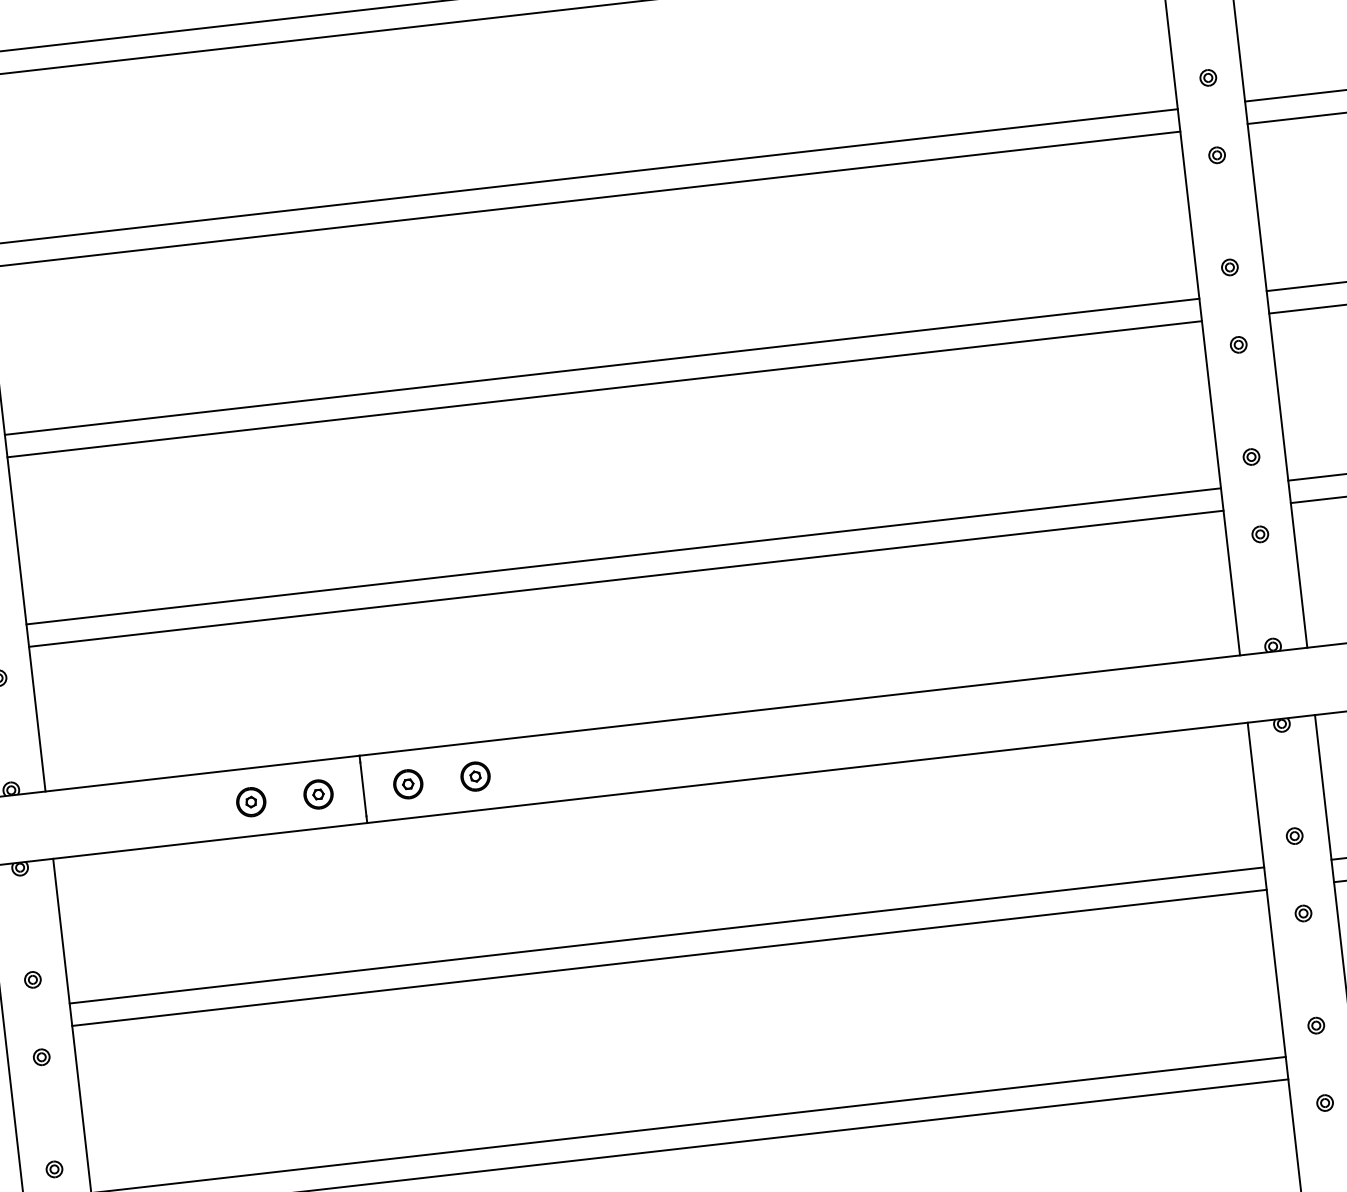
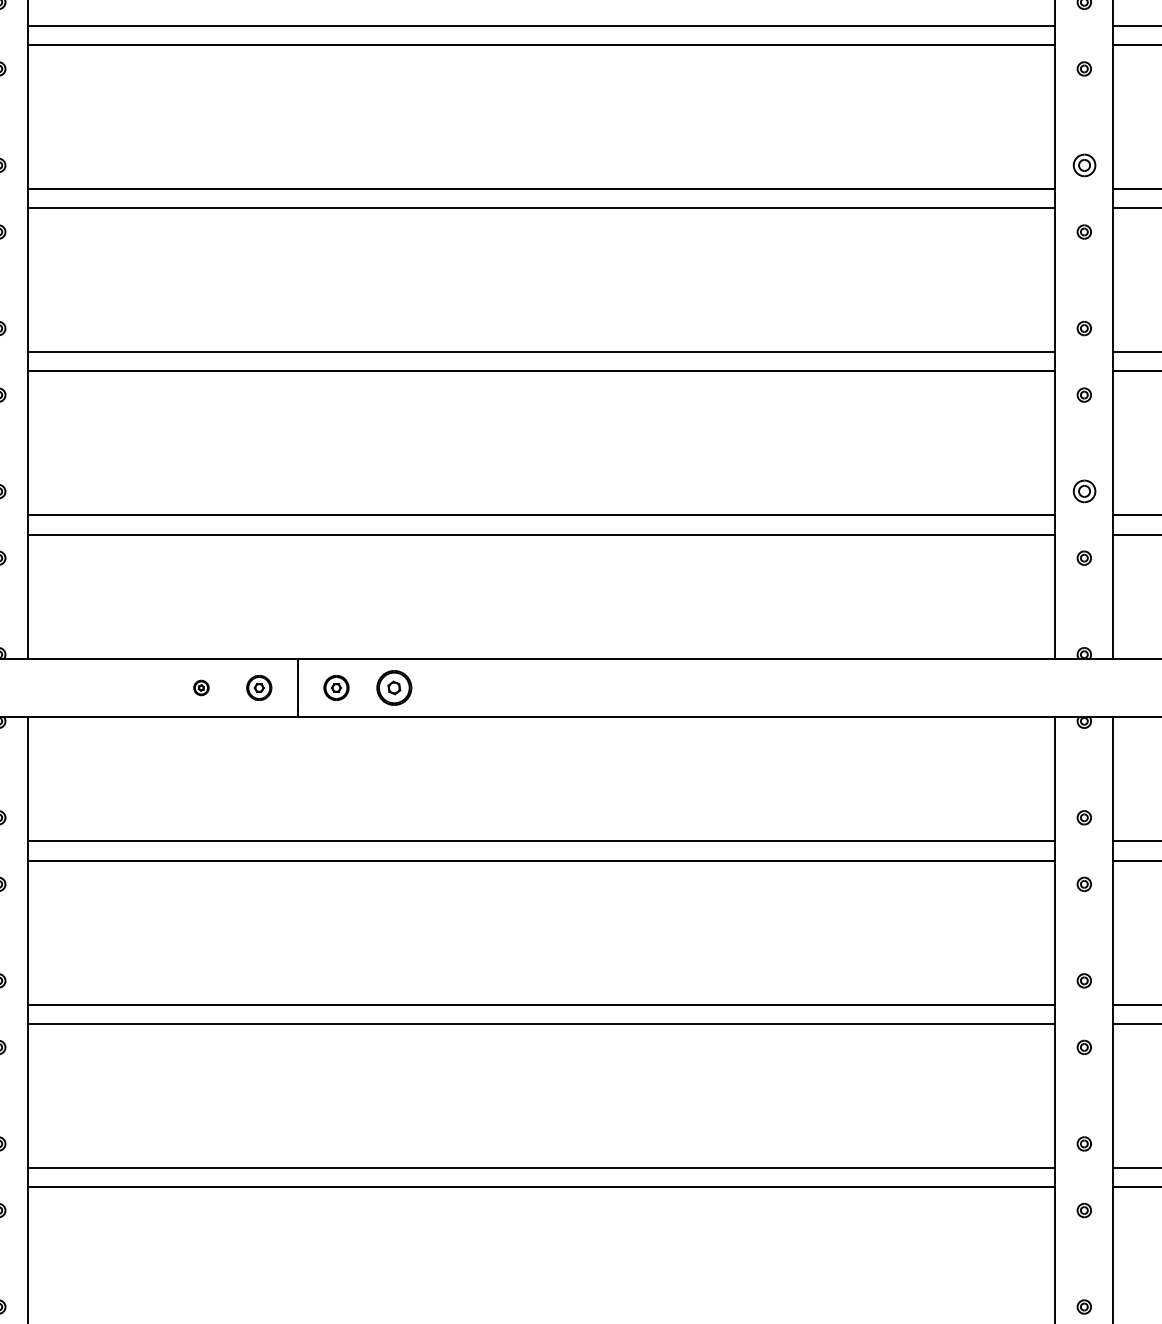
part: (1207, 78) -> (1083, 165), size x1.6
part: (1250, 456) -> (1083, 491), size x1.6
part: (475, 776) -> (394, 687), size x1.4
part: (251, 801) -> (201, 687), size x0.6

